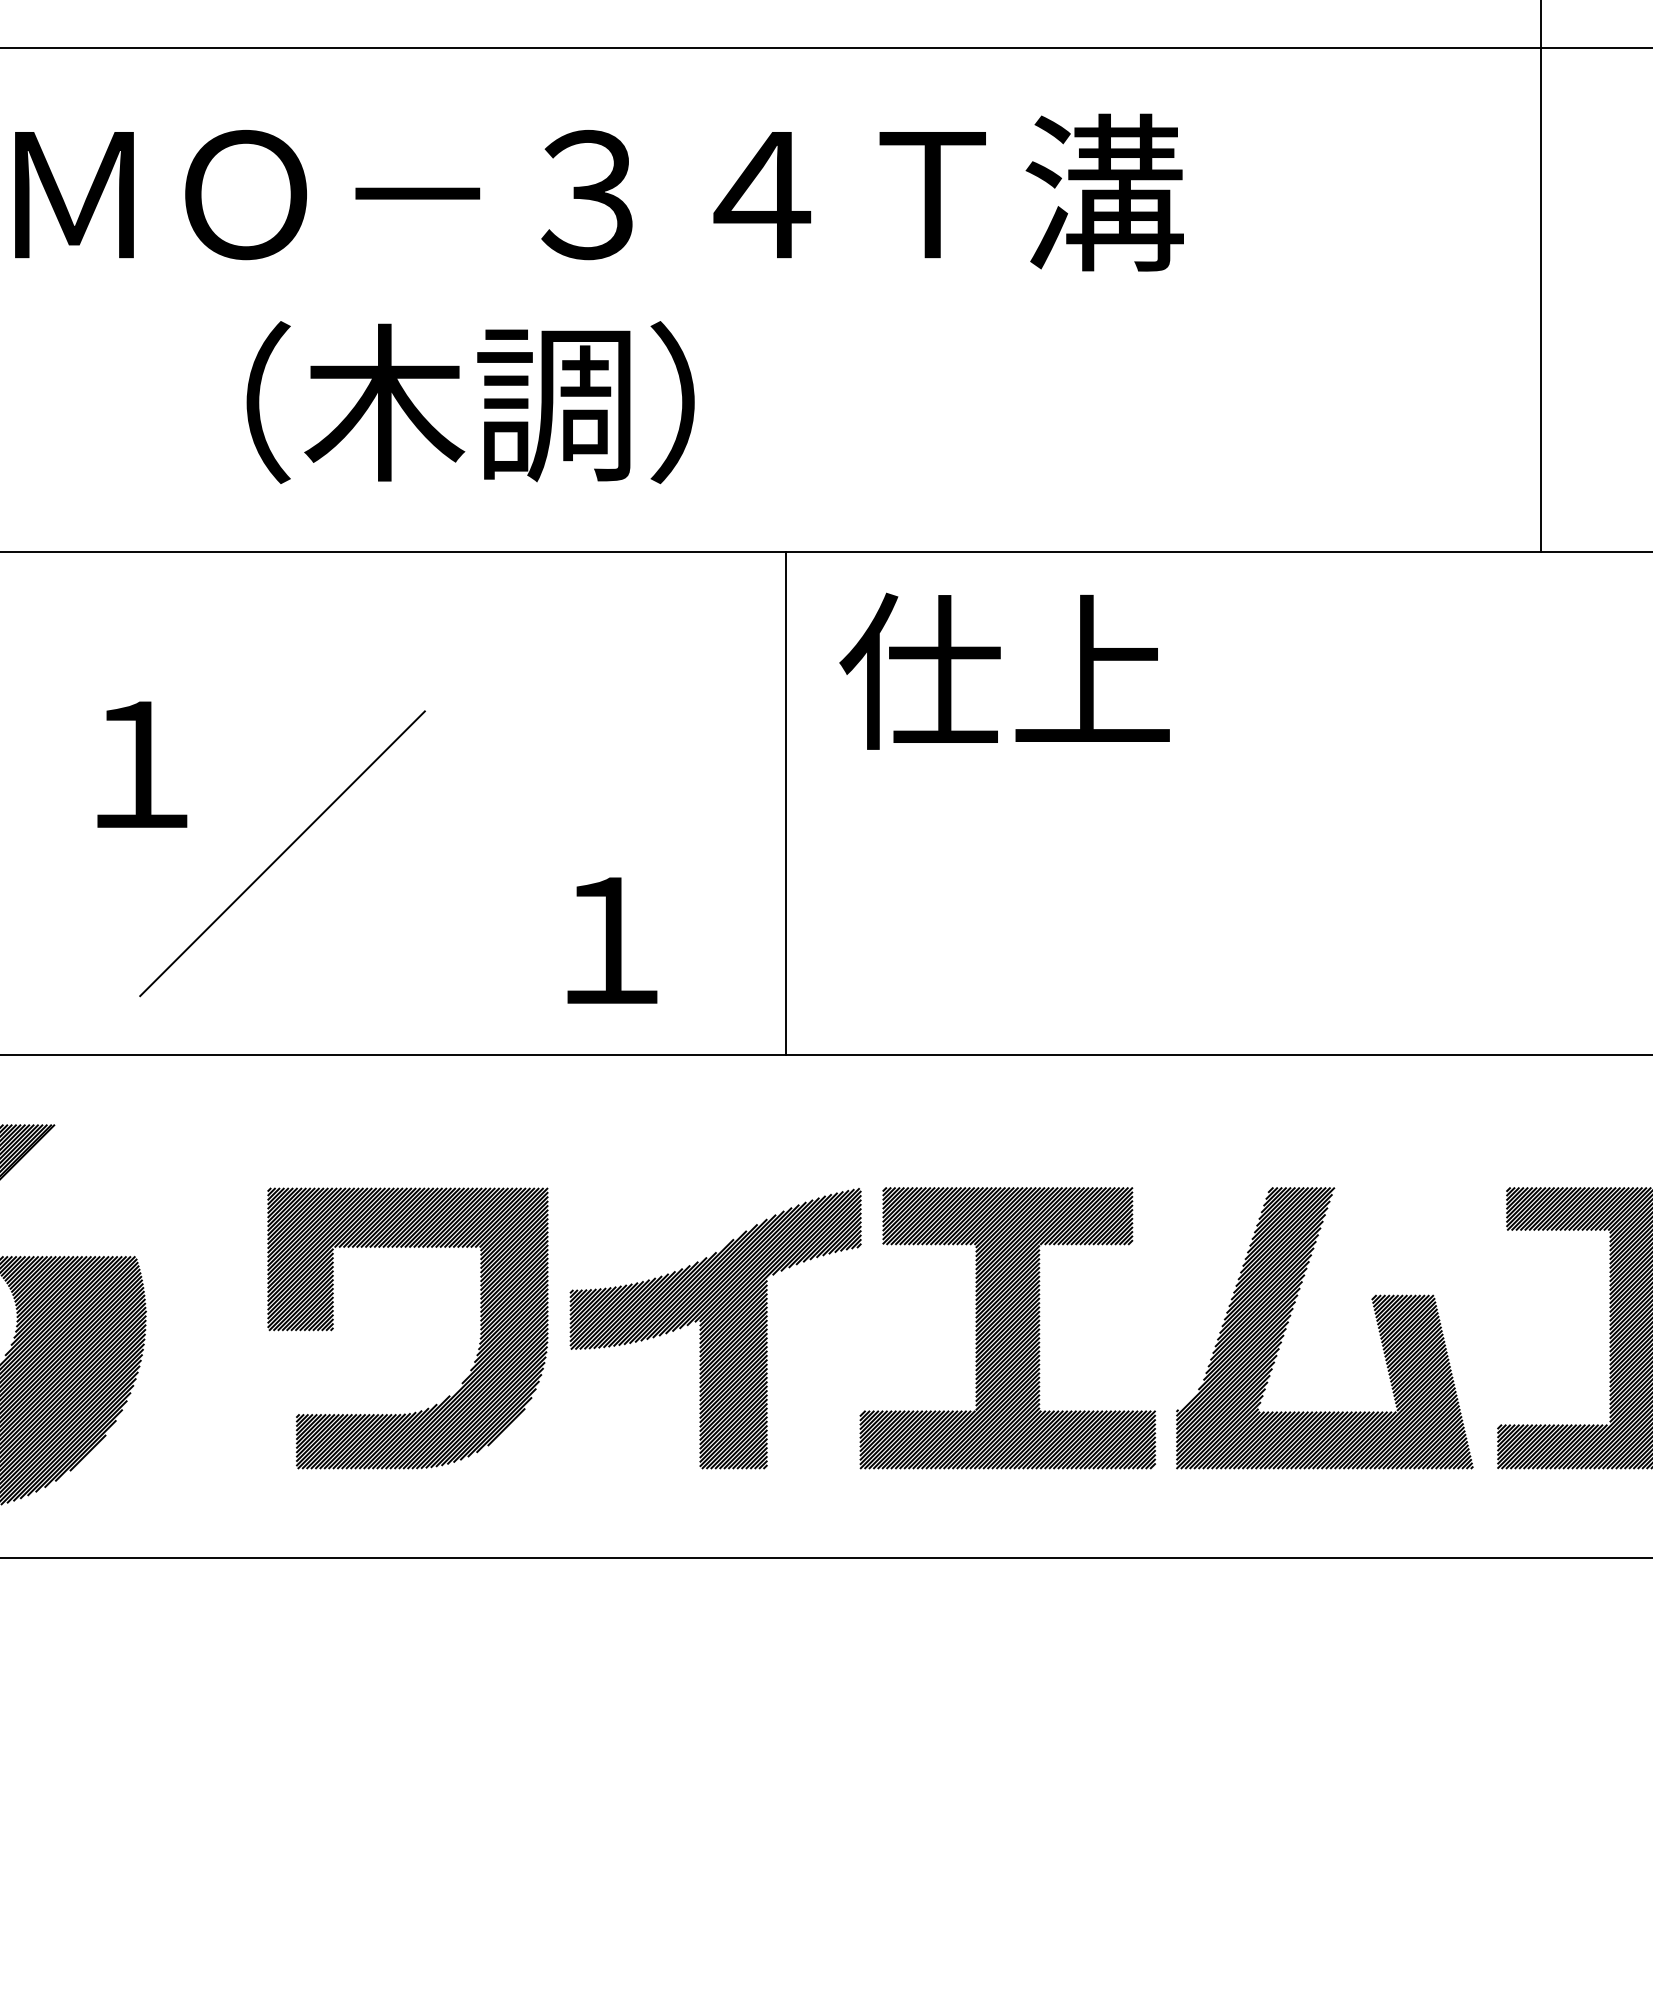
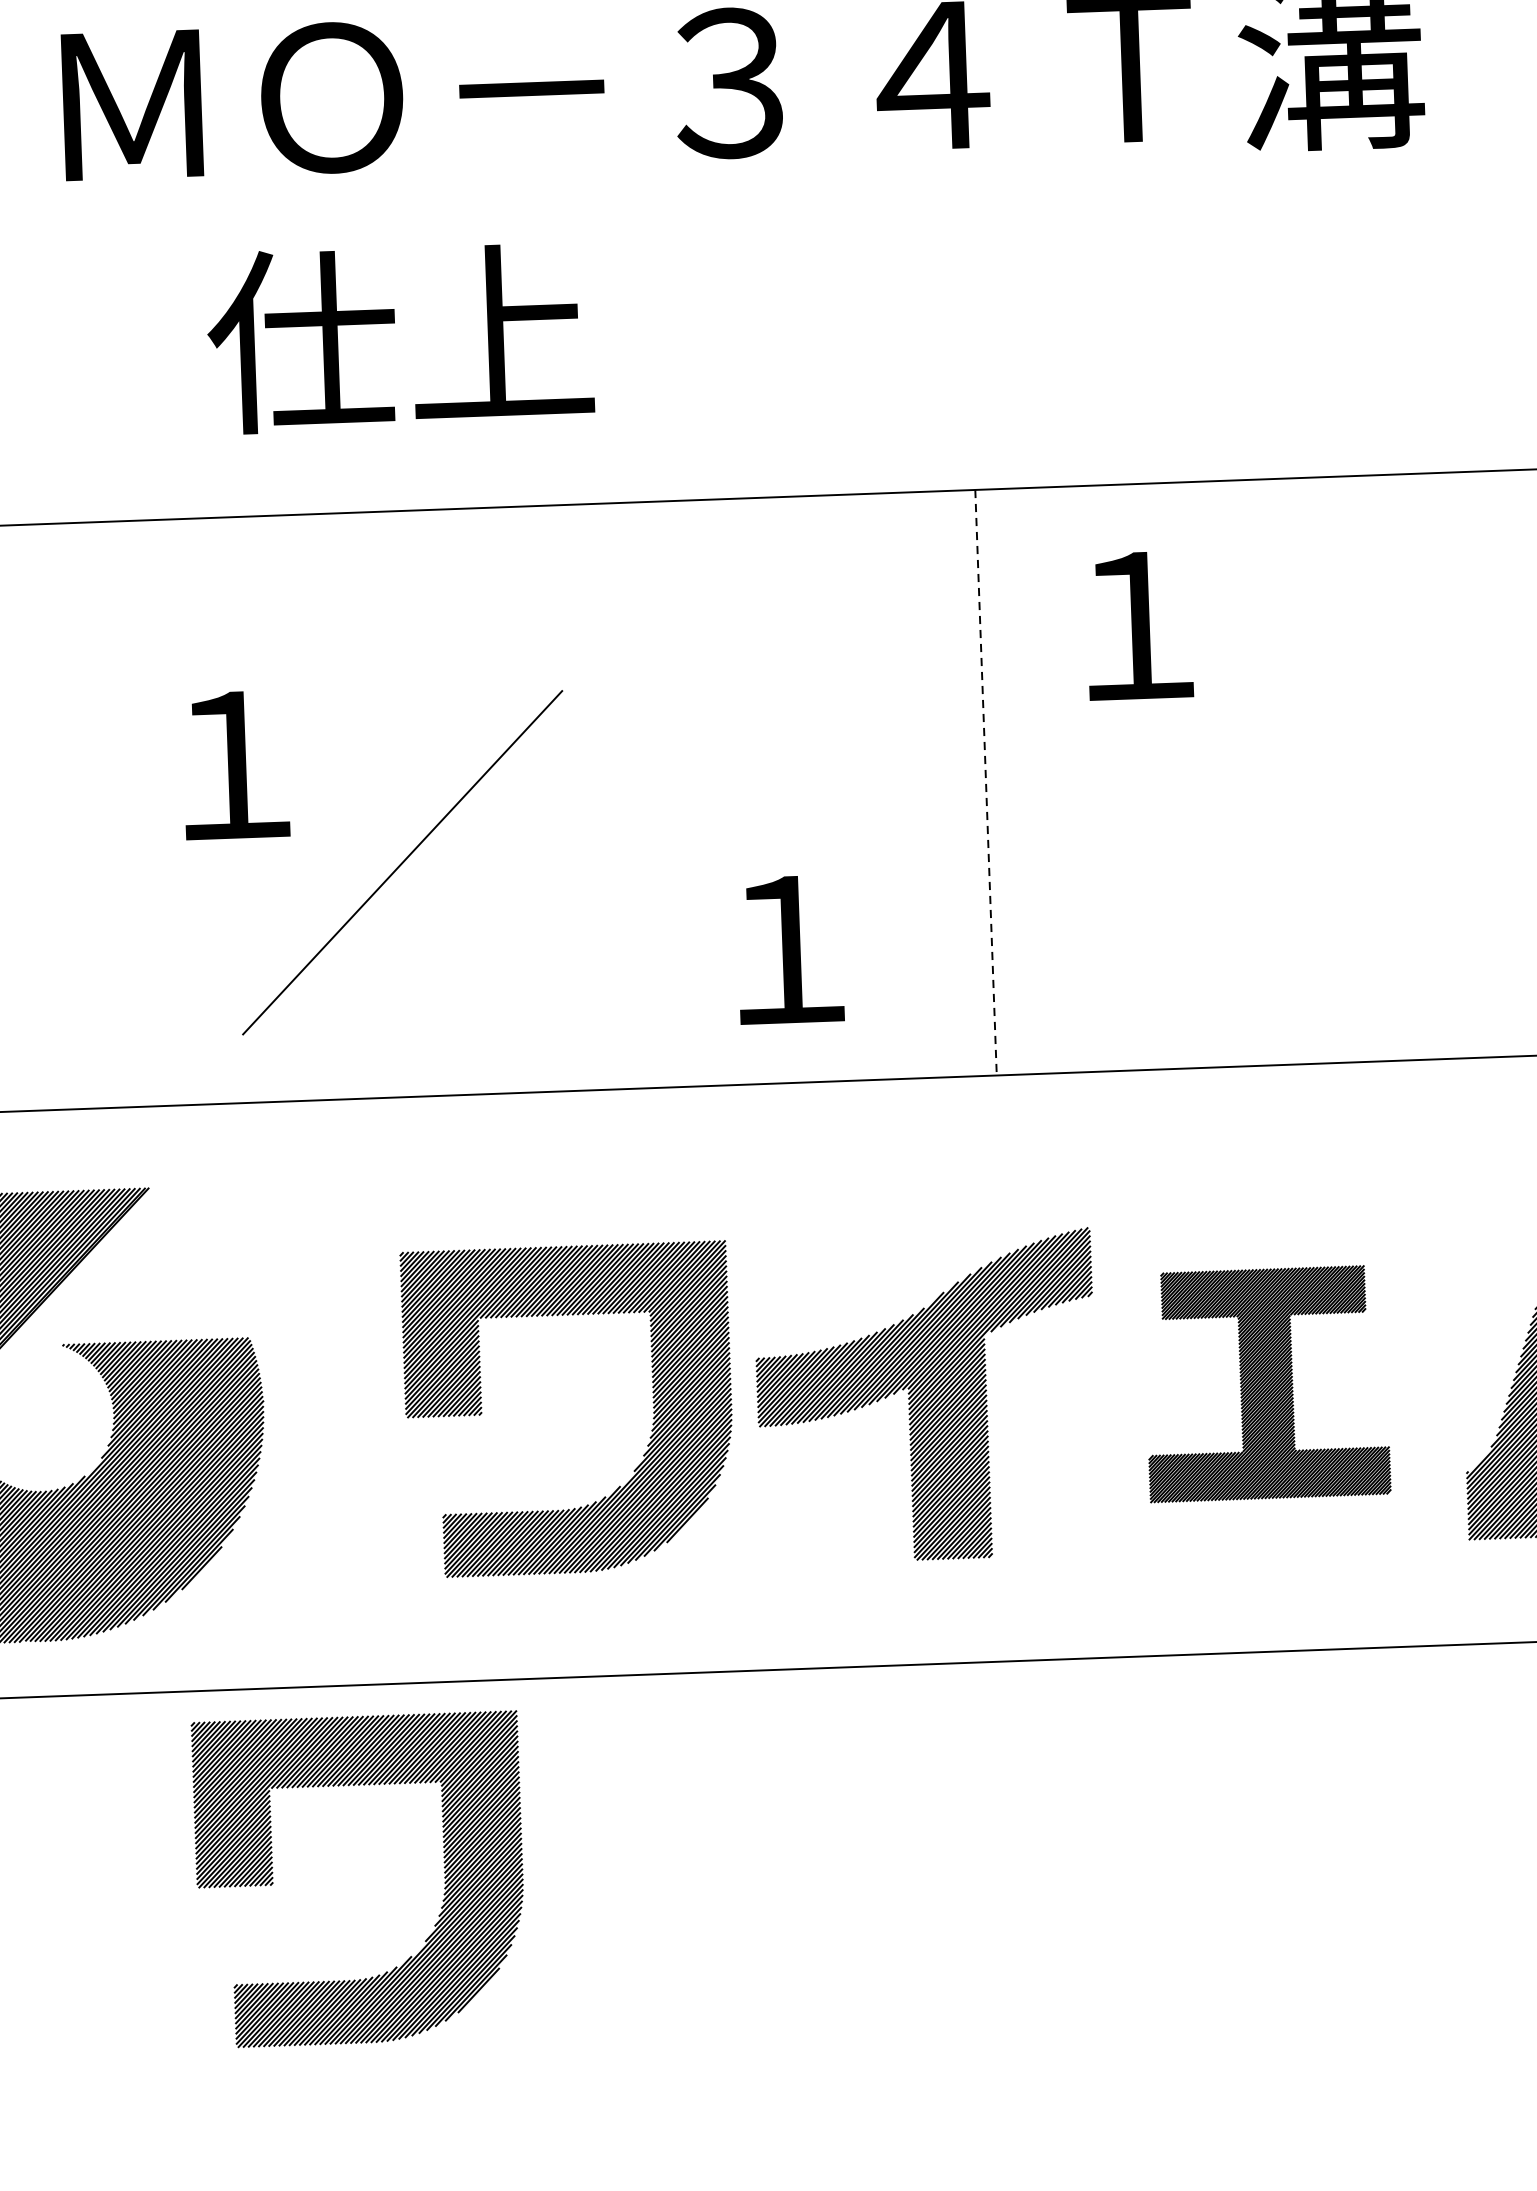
text: (412, 402) -> (534, 332), （木調） -> 仕上
text: (1004, 670) -> (1234, 618), 仕上 -> １
line: (785, 803) -> (985, 782), solid -> dashed
part: (1007, 1328) -> (1266, 1384), size x0.7
part: (285, 1735) -> (443, 1888), added

